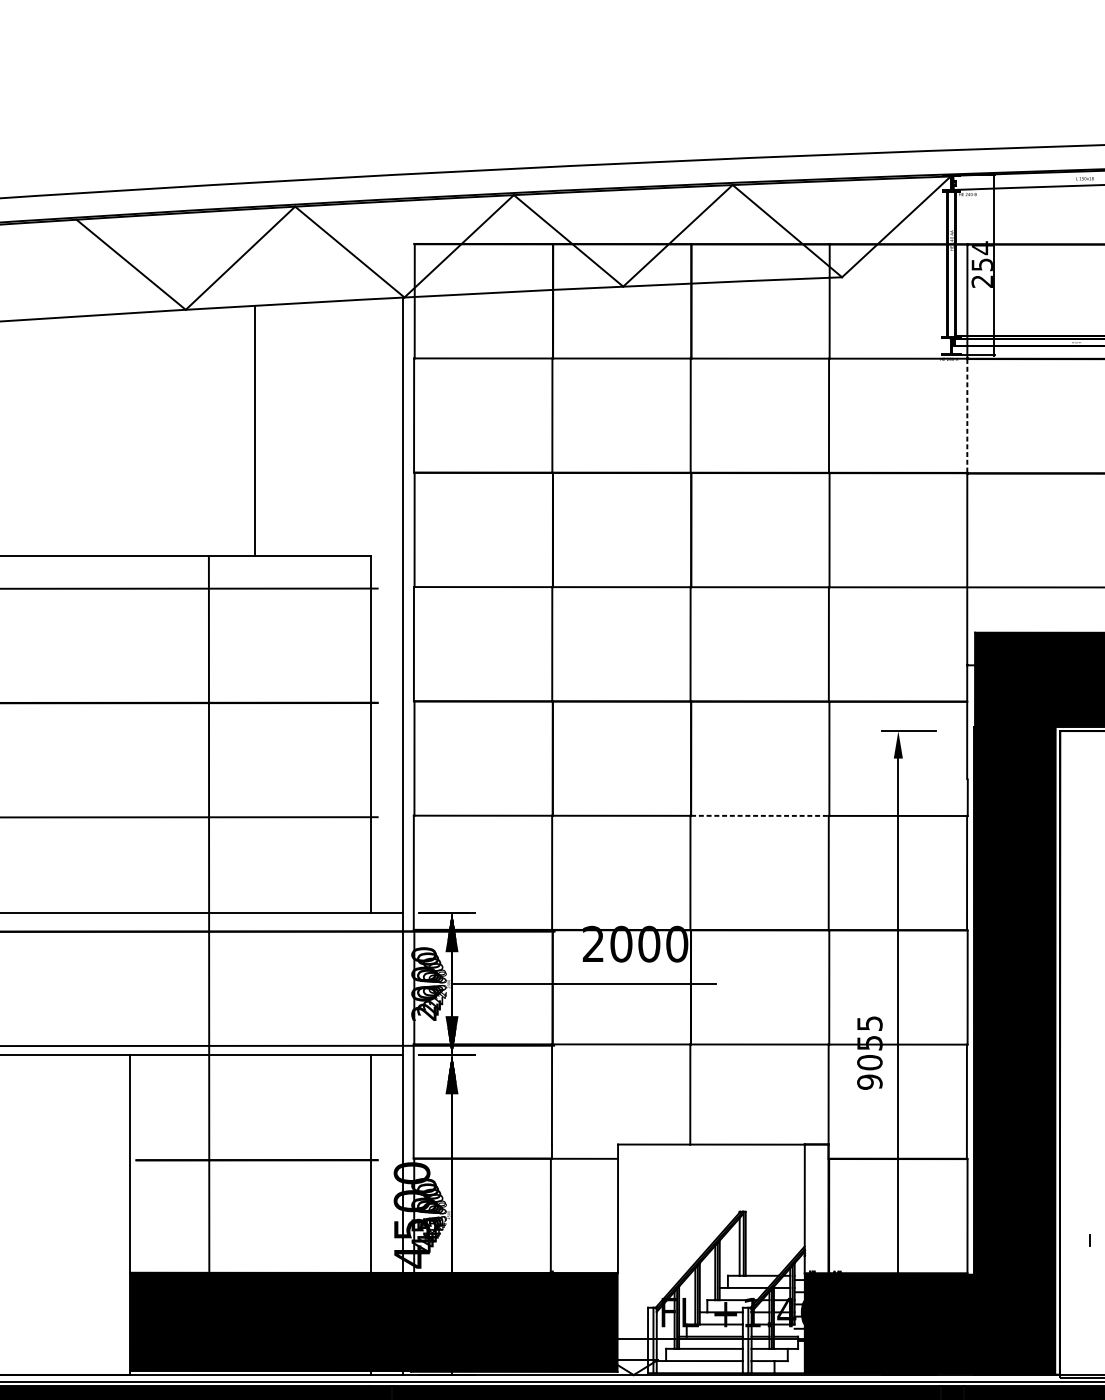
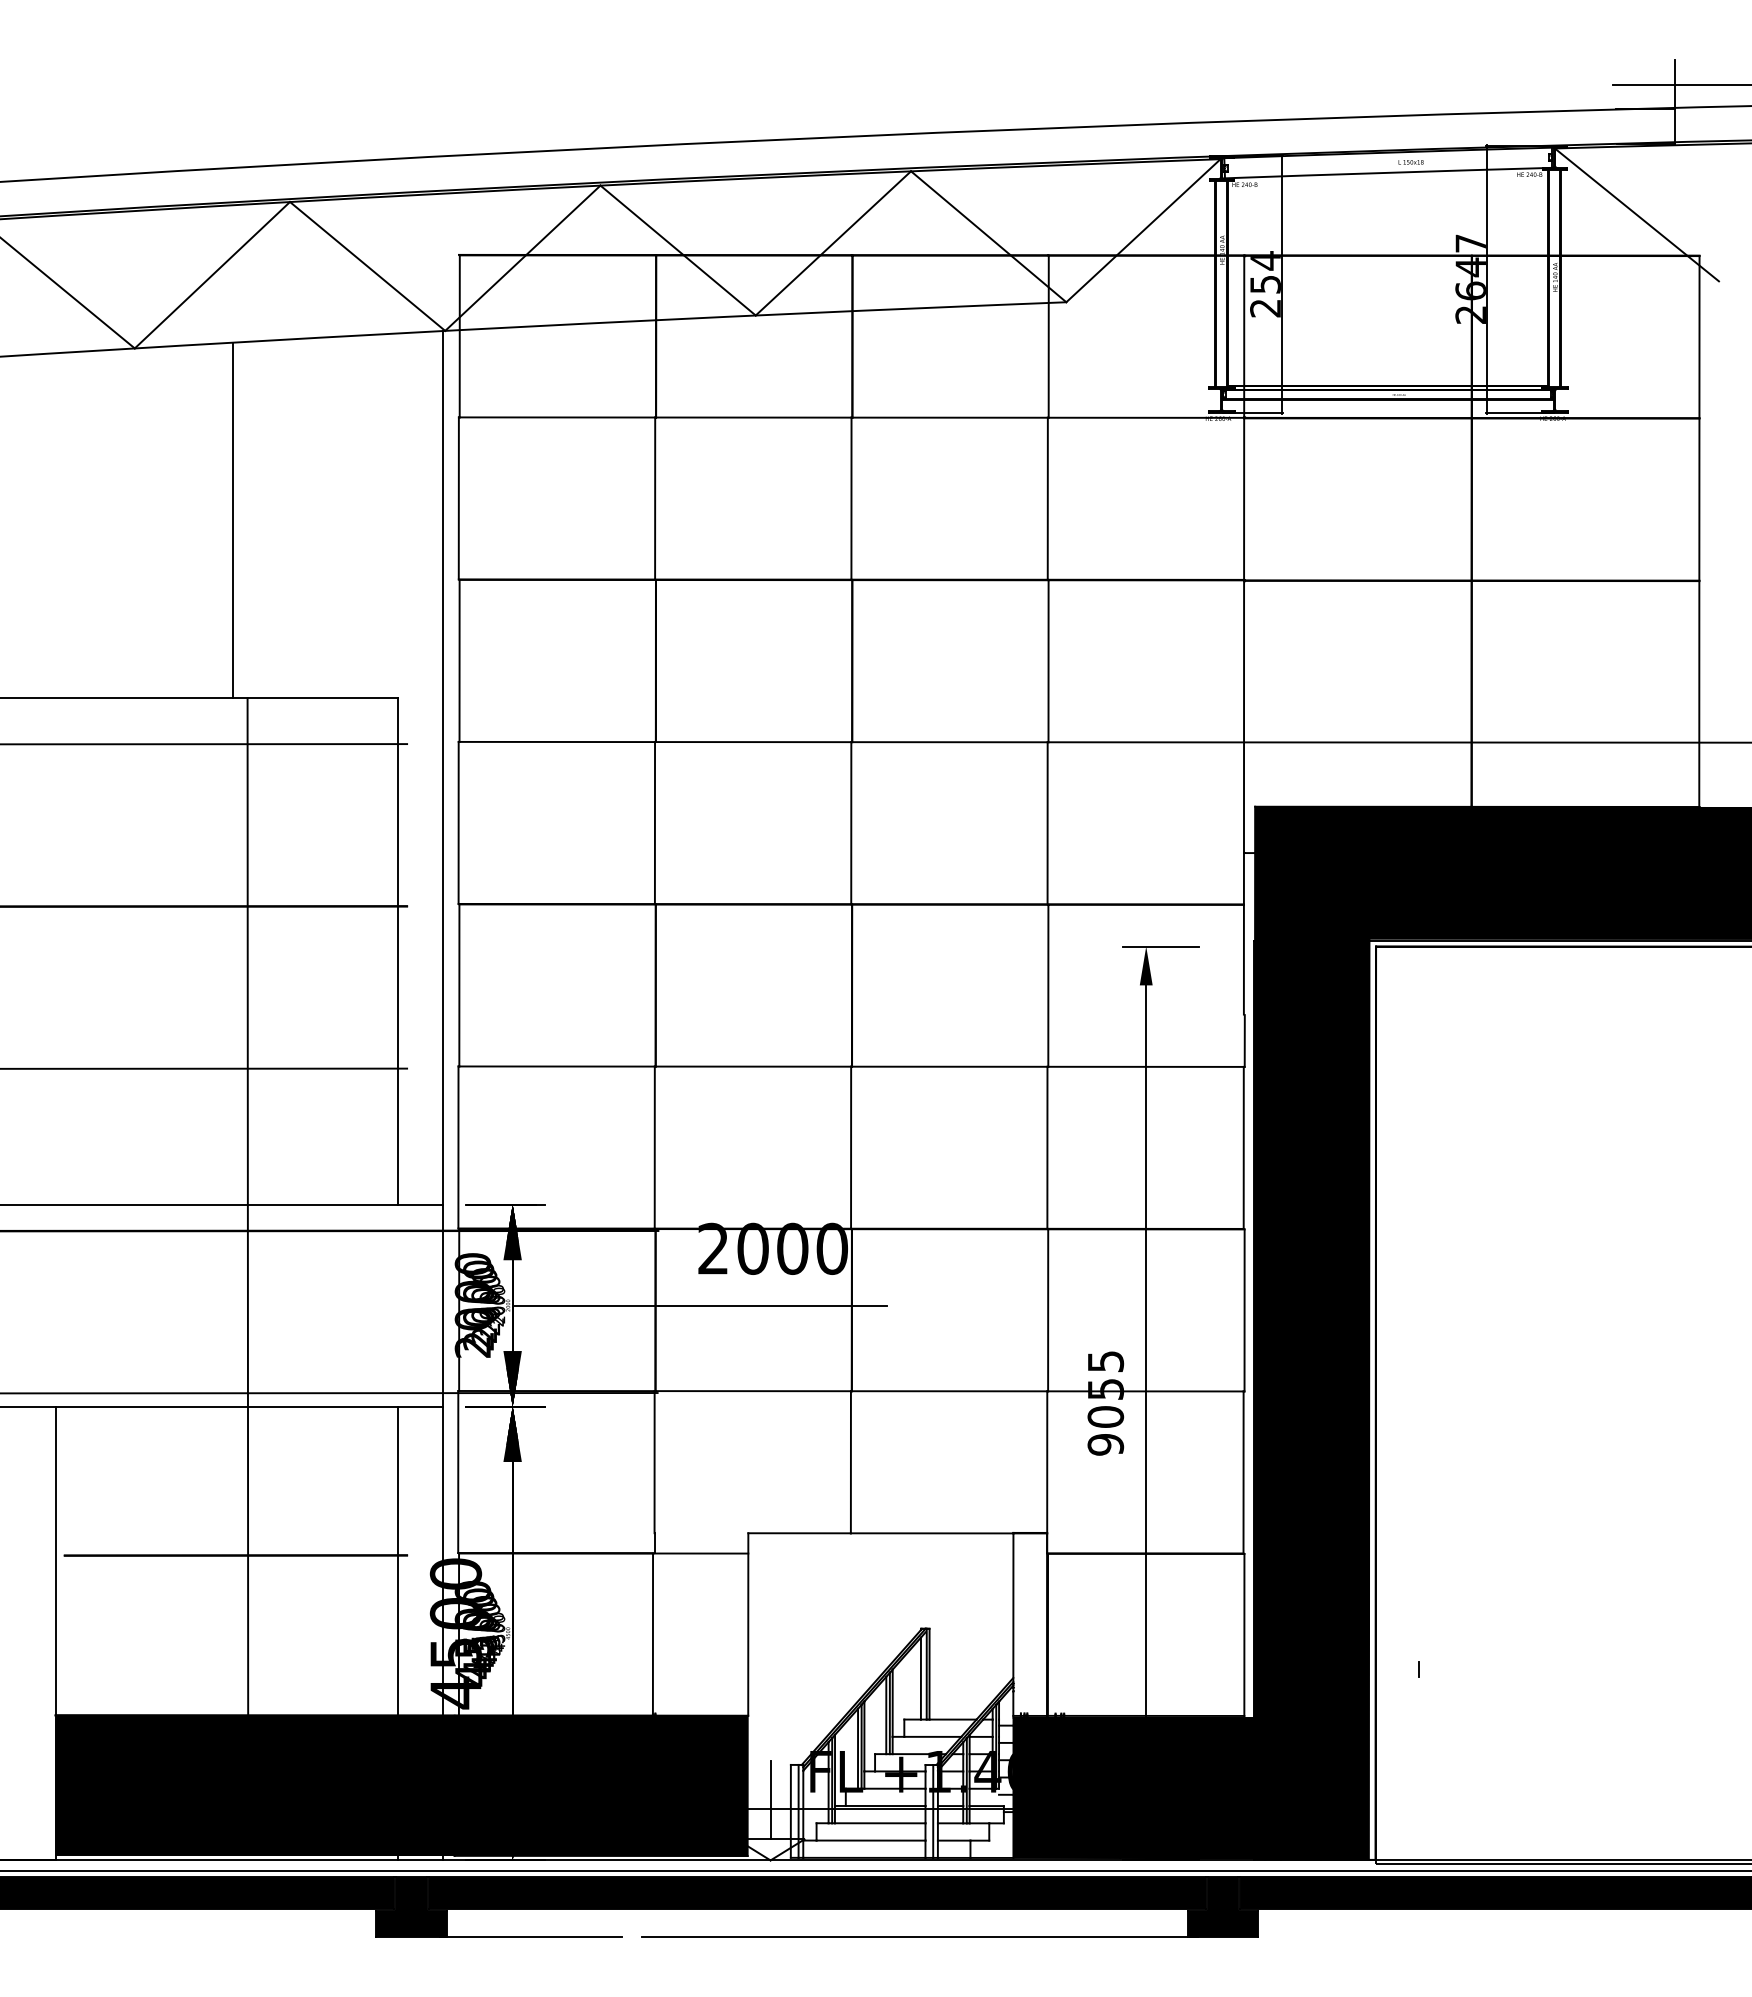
line: (967, 416) -> (1244, 499), dashed -> solid
line: (759, 815) -> (949, 1066), dashed -> solid
line: (208, 915) -> (247, 1207), moved
line: (633, 1332) -> (770, 1799), added

